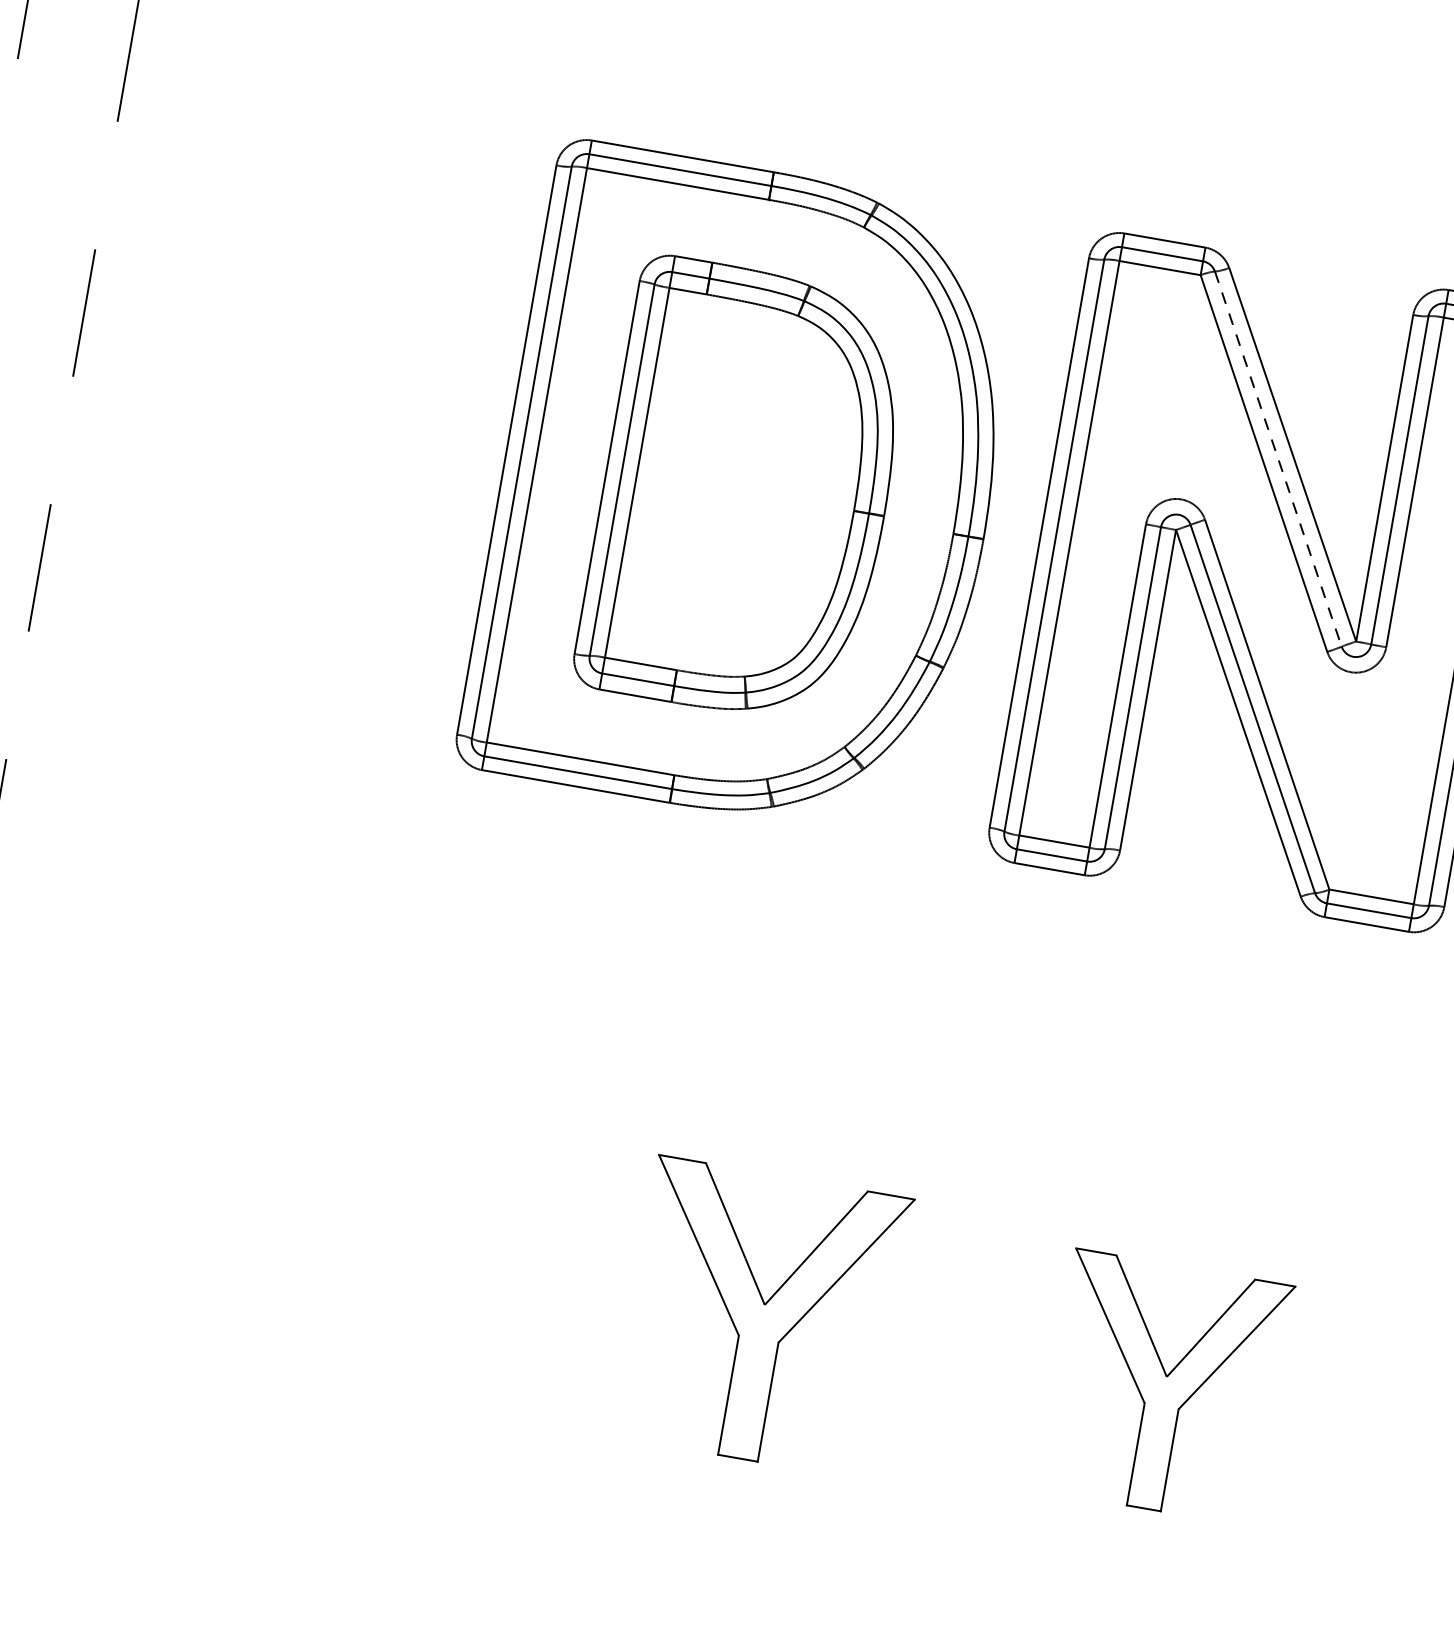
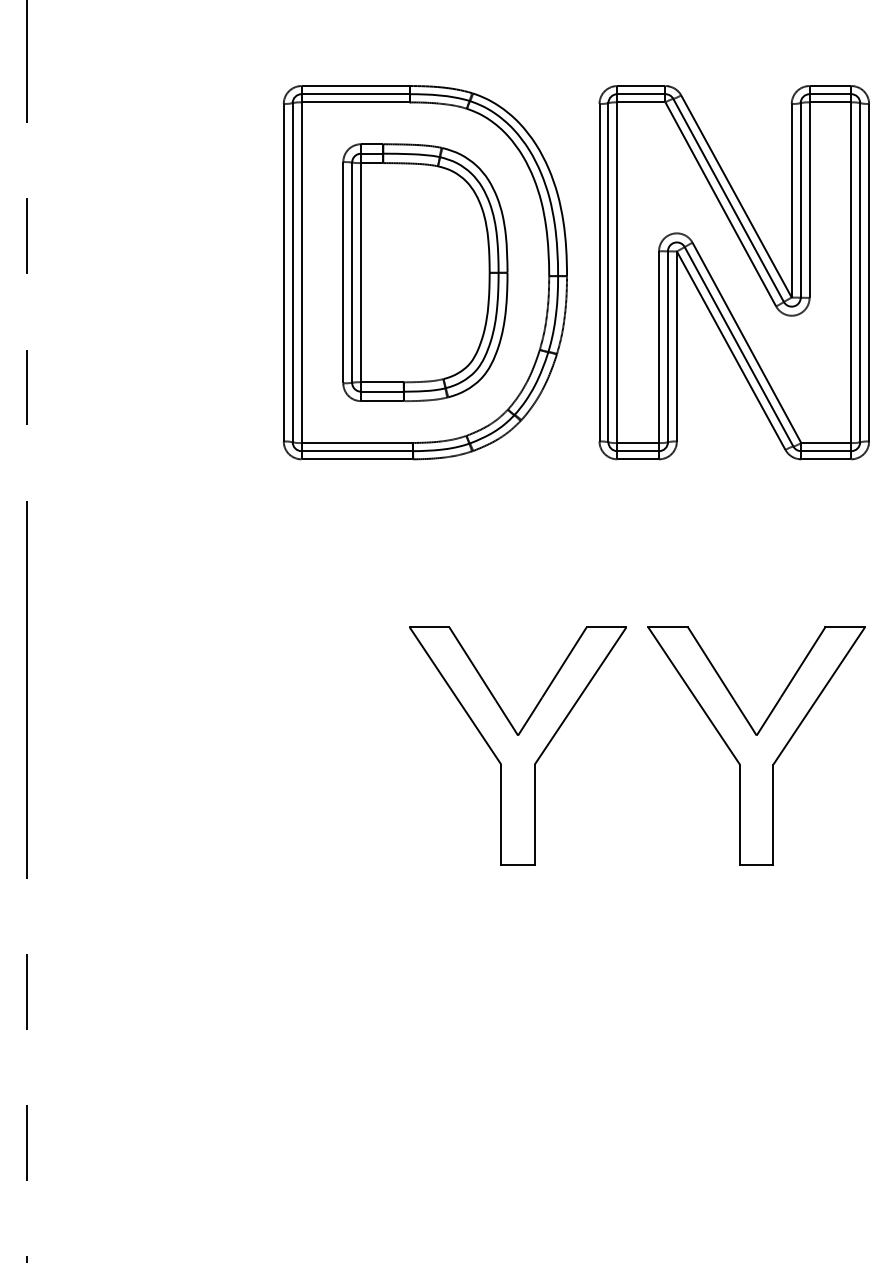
line: (1278, 459) -> (728, 200), dashed -> solid
part: (761, 1316) -> (517, 745), size x1.43
part: (1164, 1386) -> (756, 745), size x1.67

